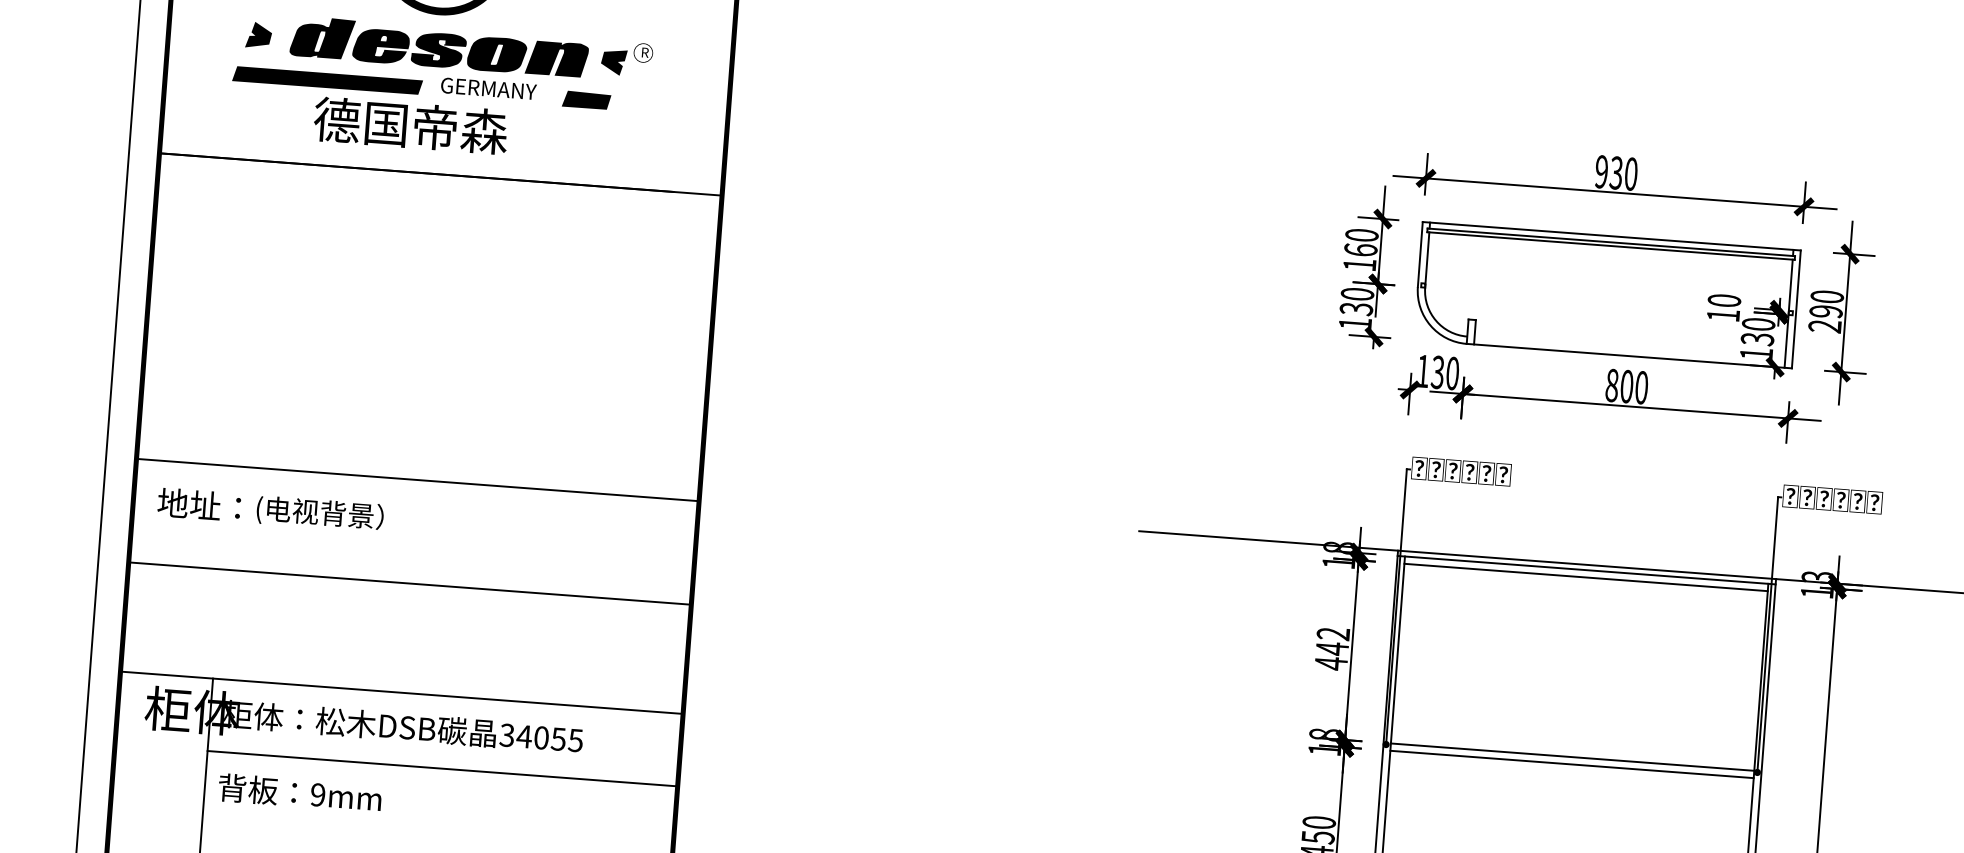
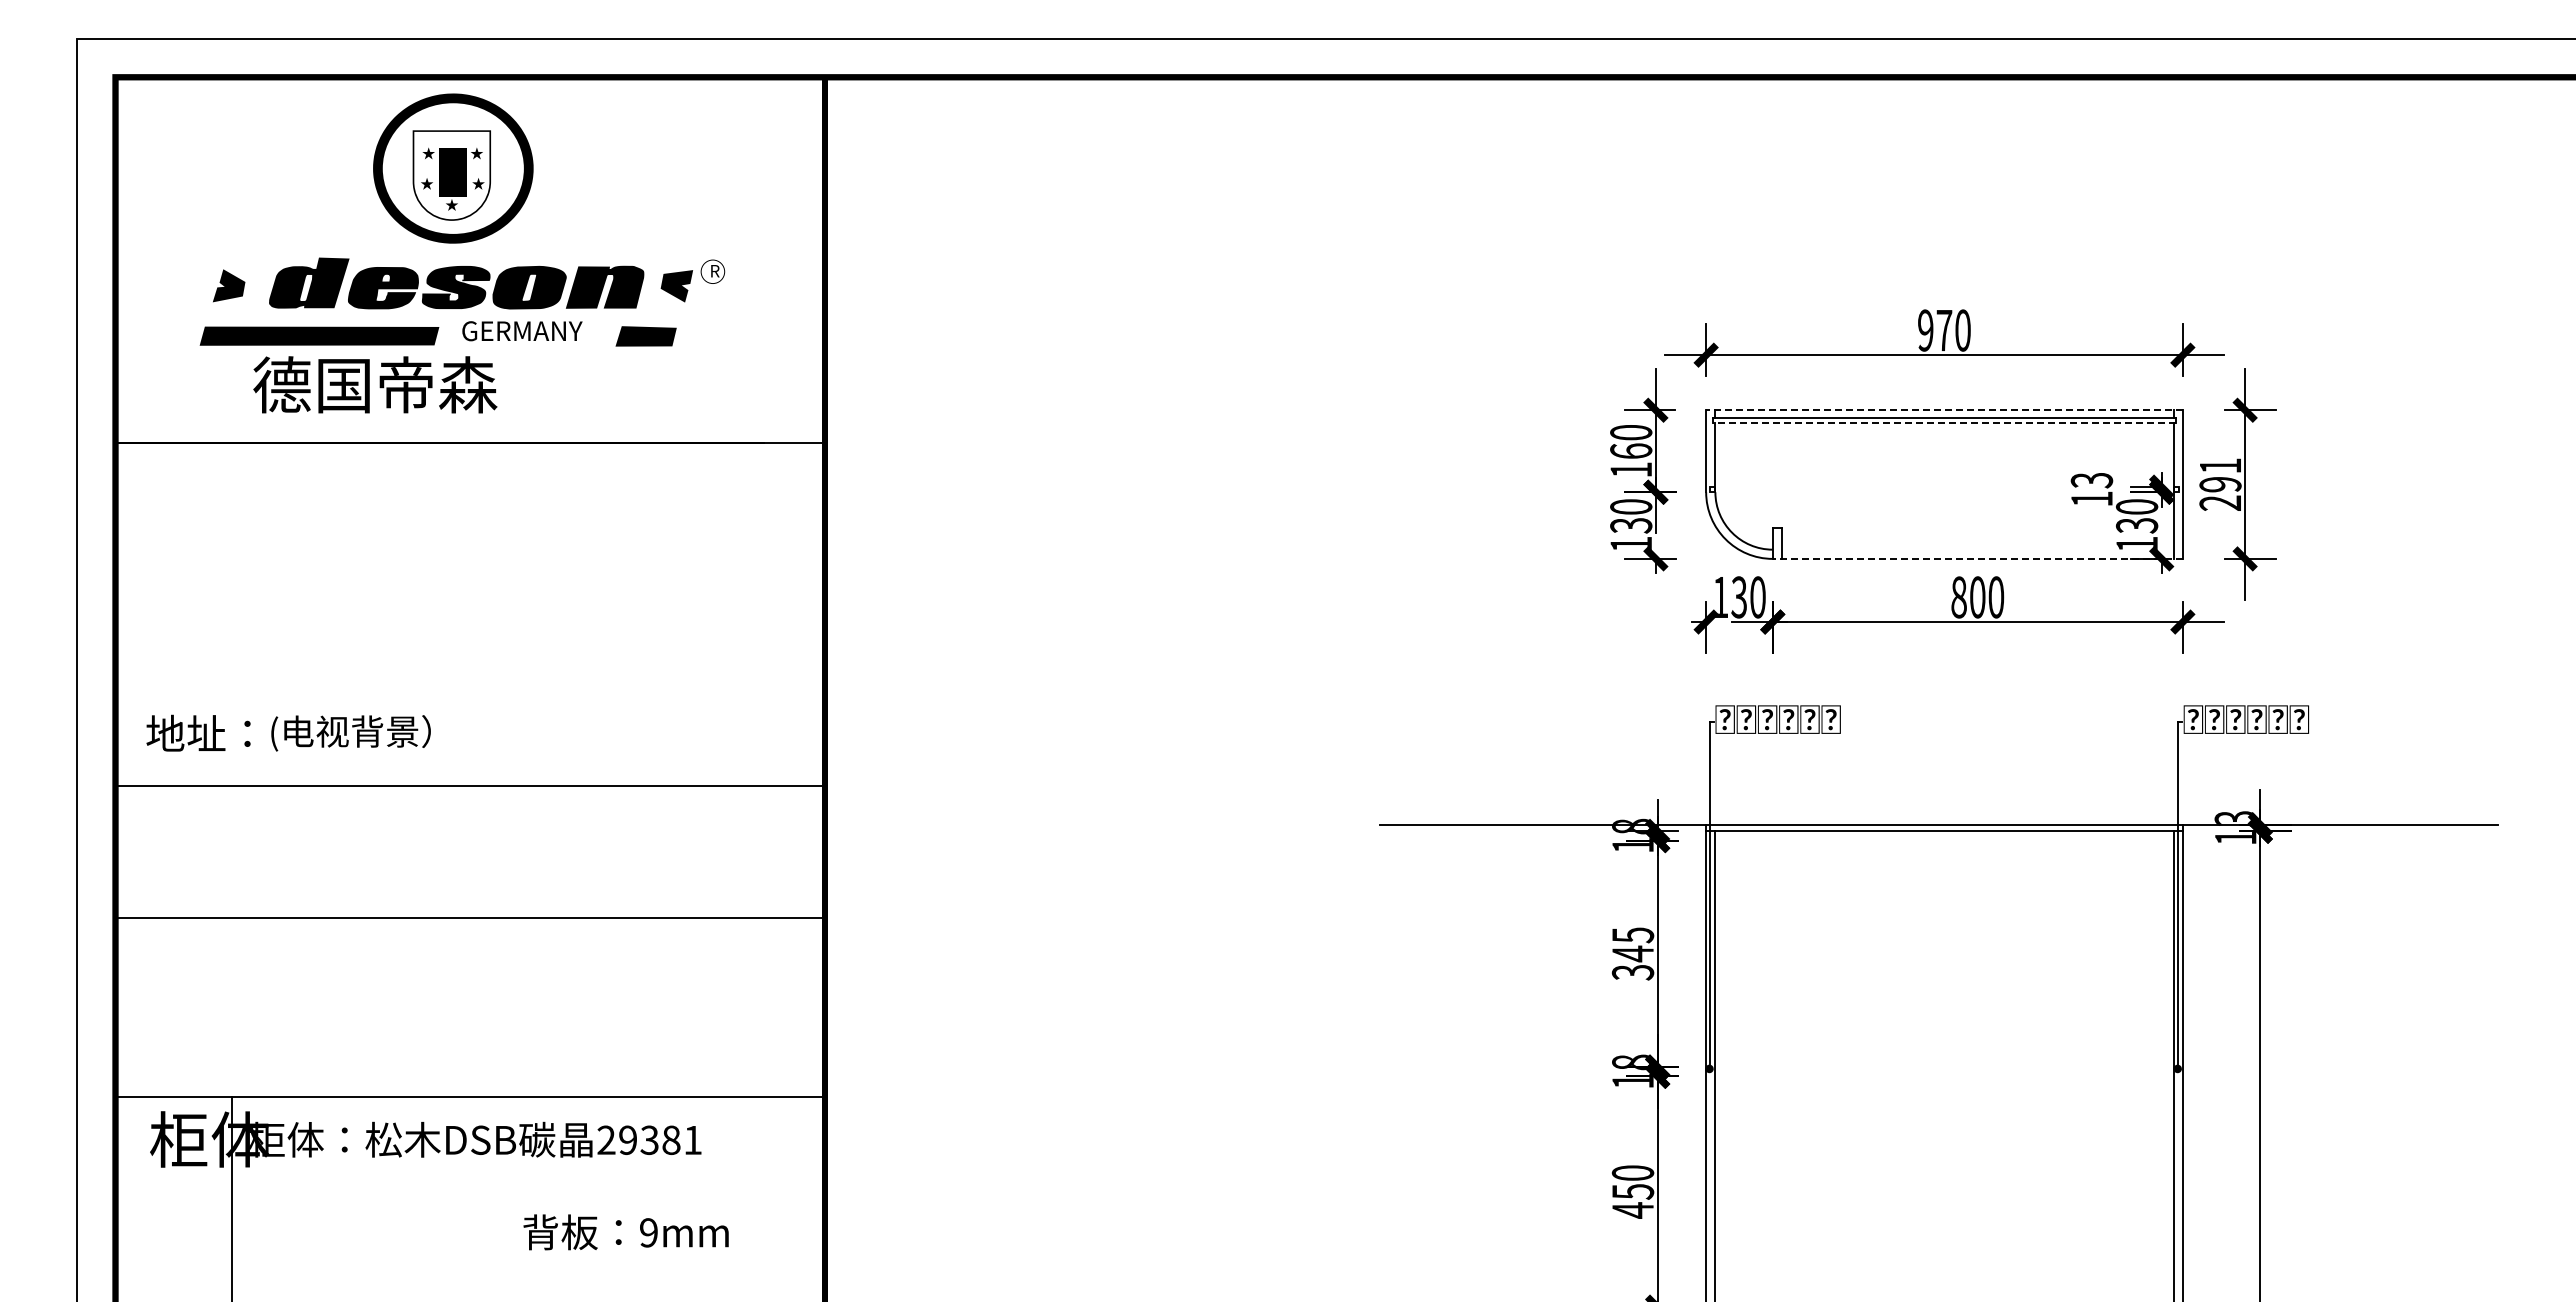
text: (411, 125) -> (375, 384), moved
text: (1616, 173) -> (1944, 330), 930 -> 970
line: (1611, 236) -> (1944, 410), solid -> dashed
line: (1611, 245) -> (1944, 422), solid -> dashed
text: (1827, 296) -> (2220, 465), 290 -> 291
text: (1724, 300) -> (2091, 480), 10 -> 13
line: (1629, 355) -> (1977, 558), solid -> dashed
line: (417, 480) -> (470, 785), moved
text: (270, 509) -> (288, 732), moved
line: (1586, 577) -> (1944, 840), removed
line: (410, 583) -> (470, 918), moved
text: (1331, 649) -> (1632, 954), 442 -> 345
text: (541, 738) -> (649, 1140), 34055 -> 29381
line: (1572, 757) -> (1944, 1067), removed
line: (1572, 764) -> (1944, 1076), removed
line: (442, 768) -> (528, 1188), removed
text: (299, 793) -> (625, 1232), moved

